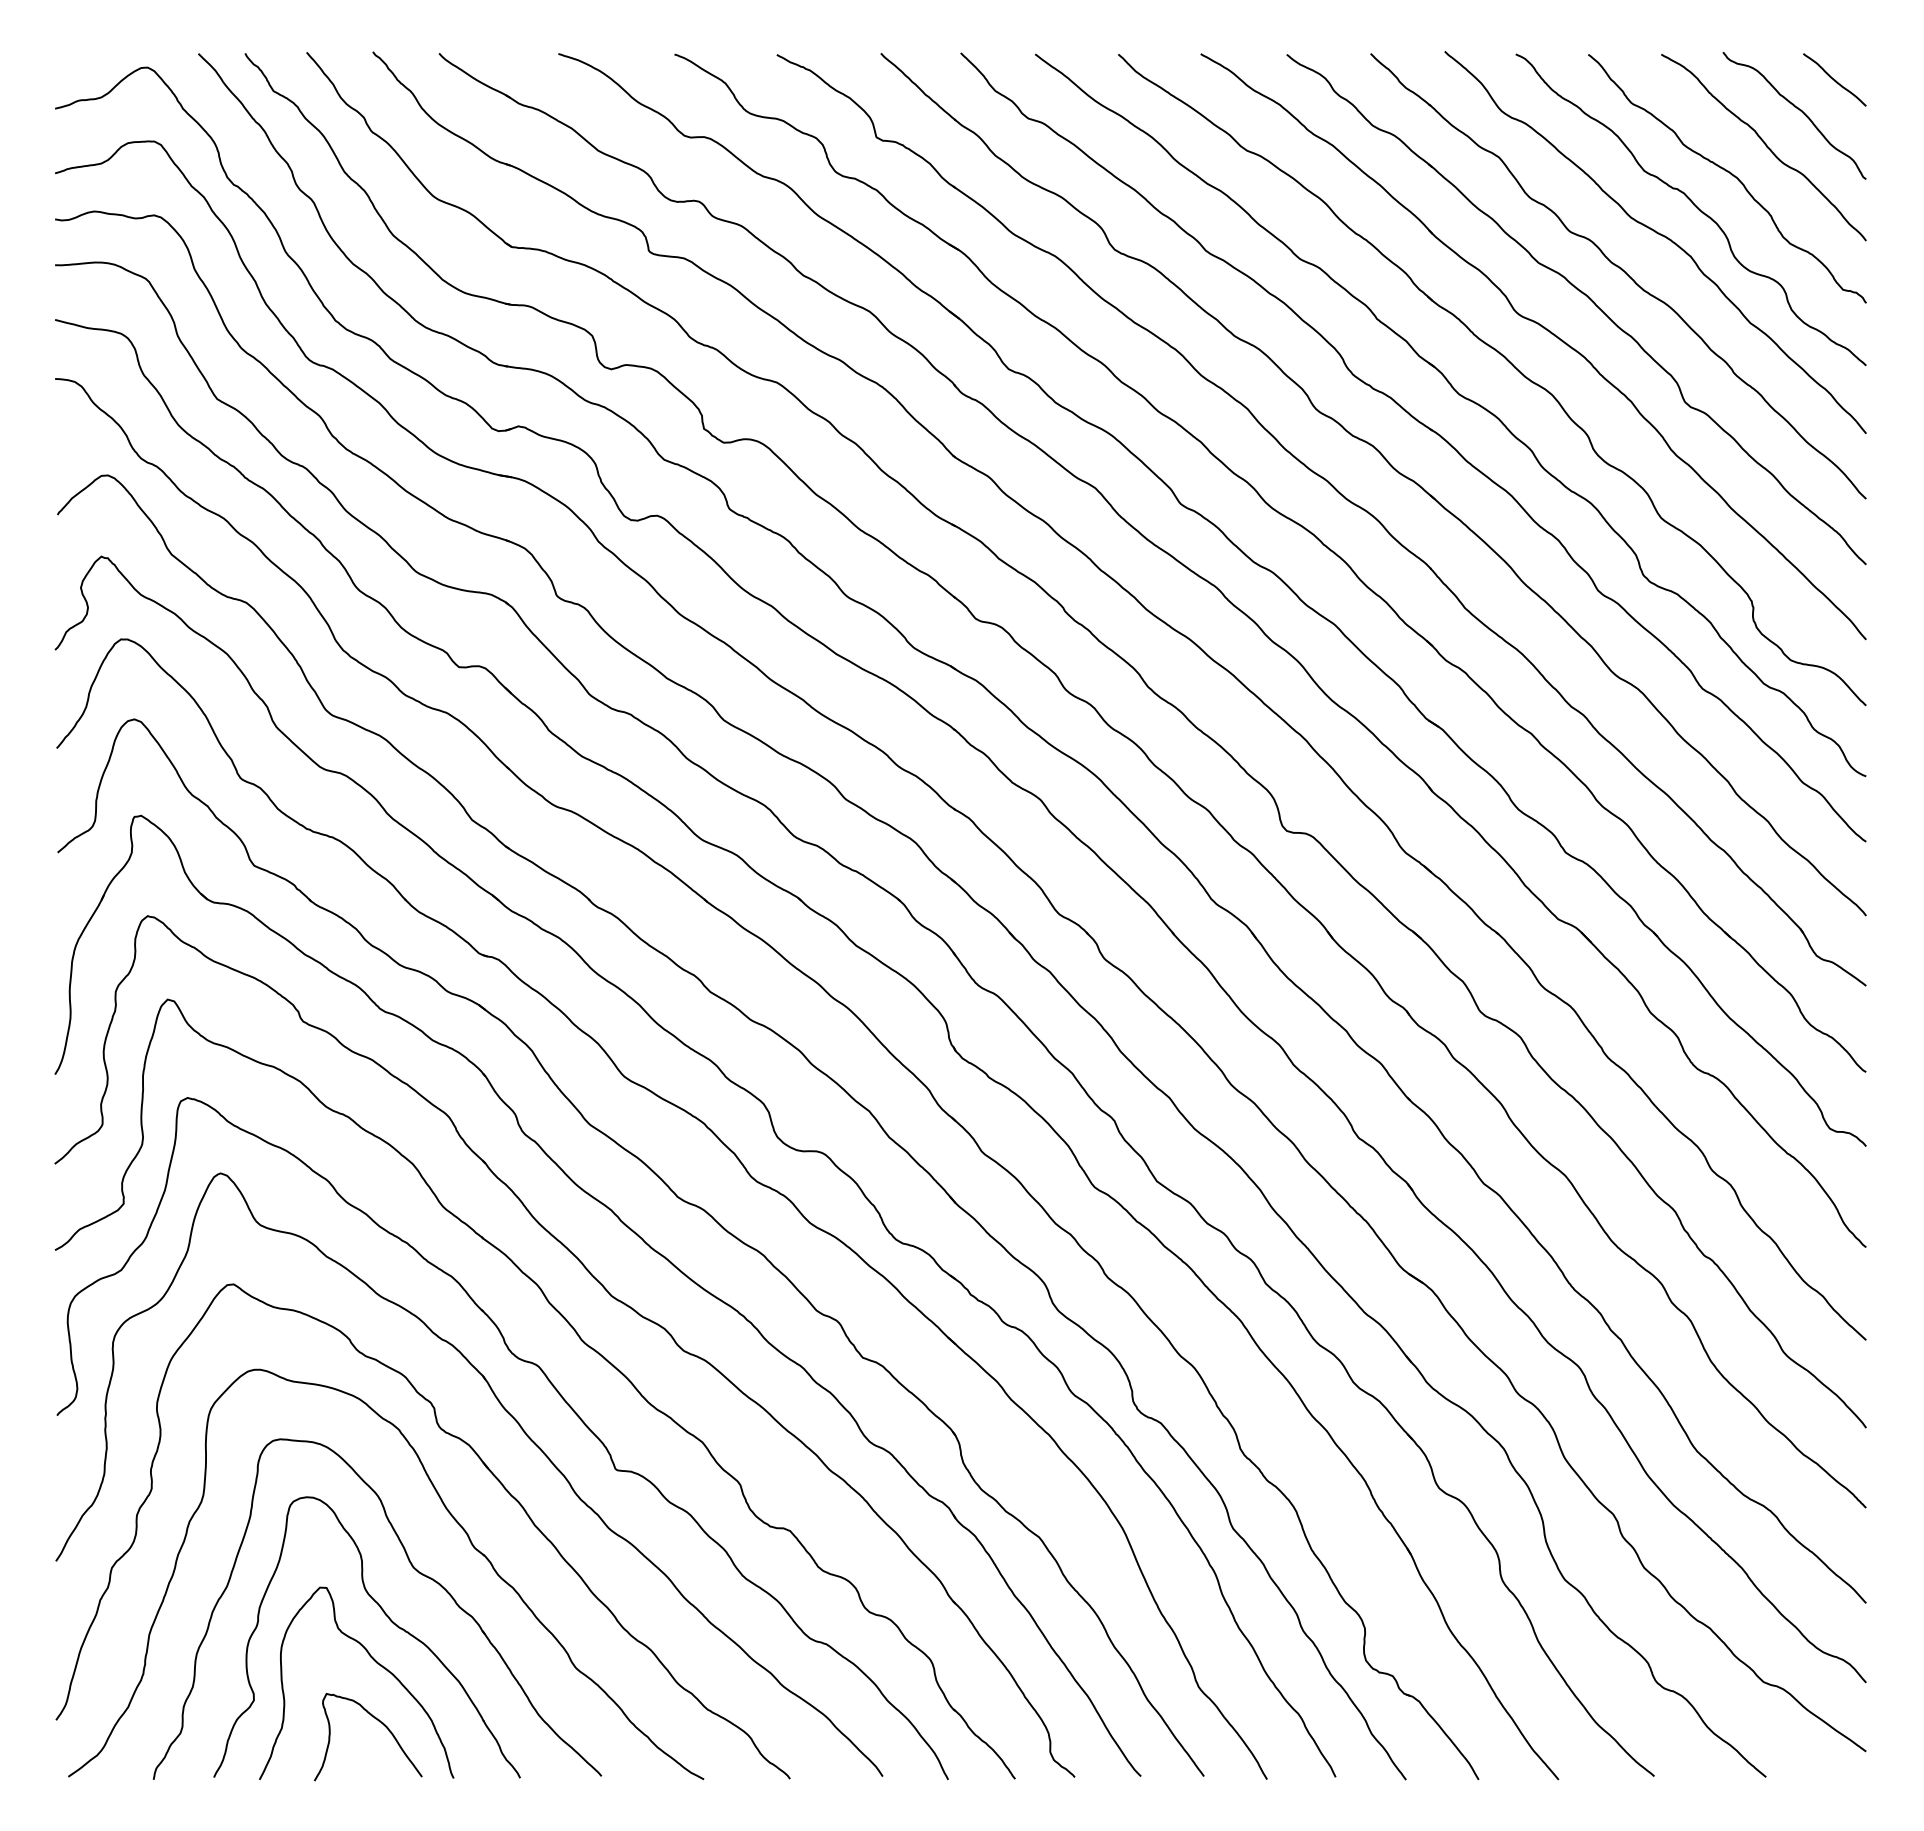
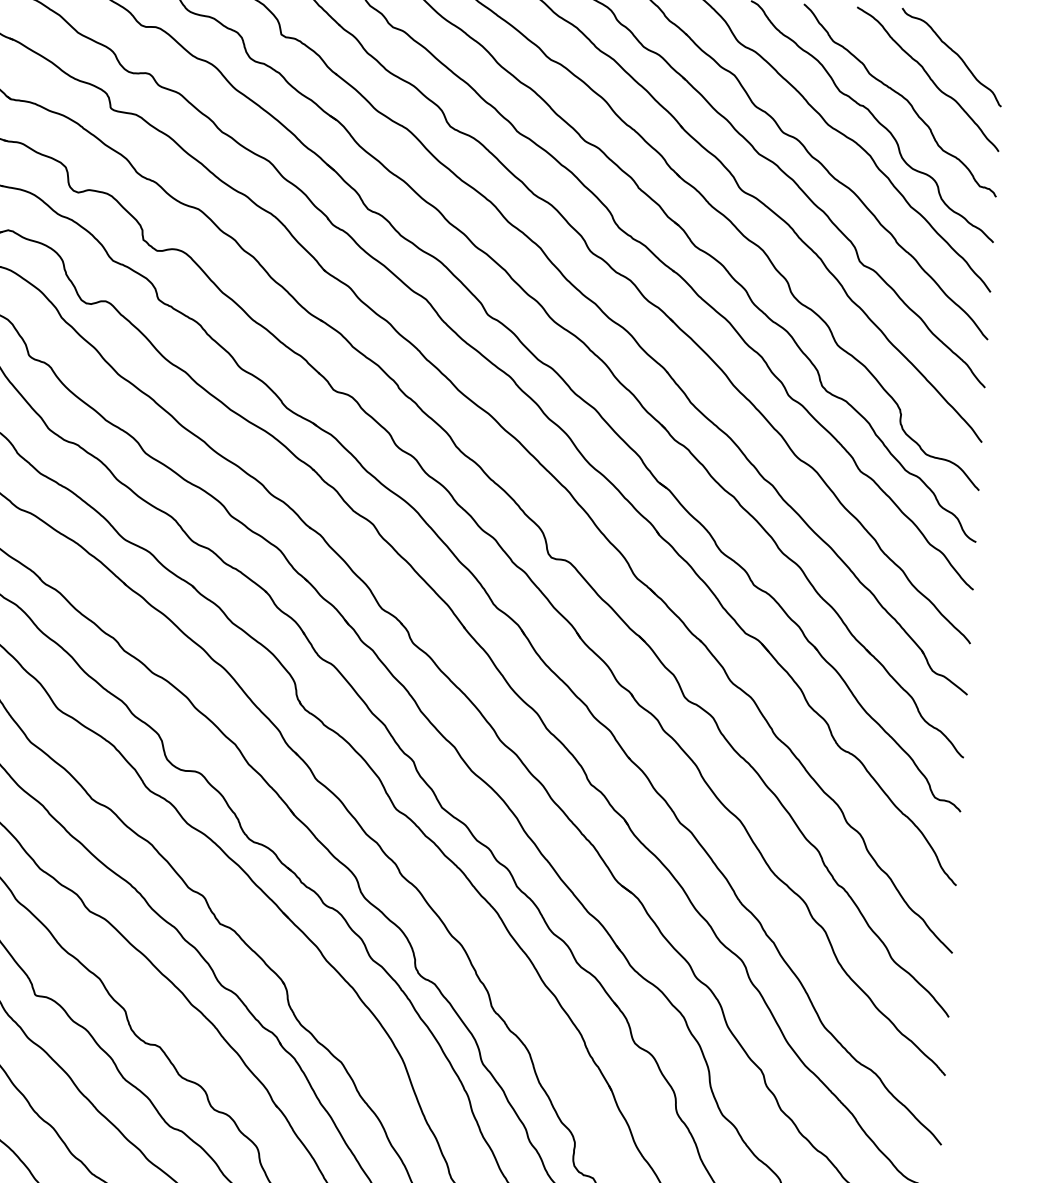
curve: (1834, 79) -> (982, 32), removed

